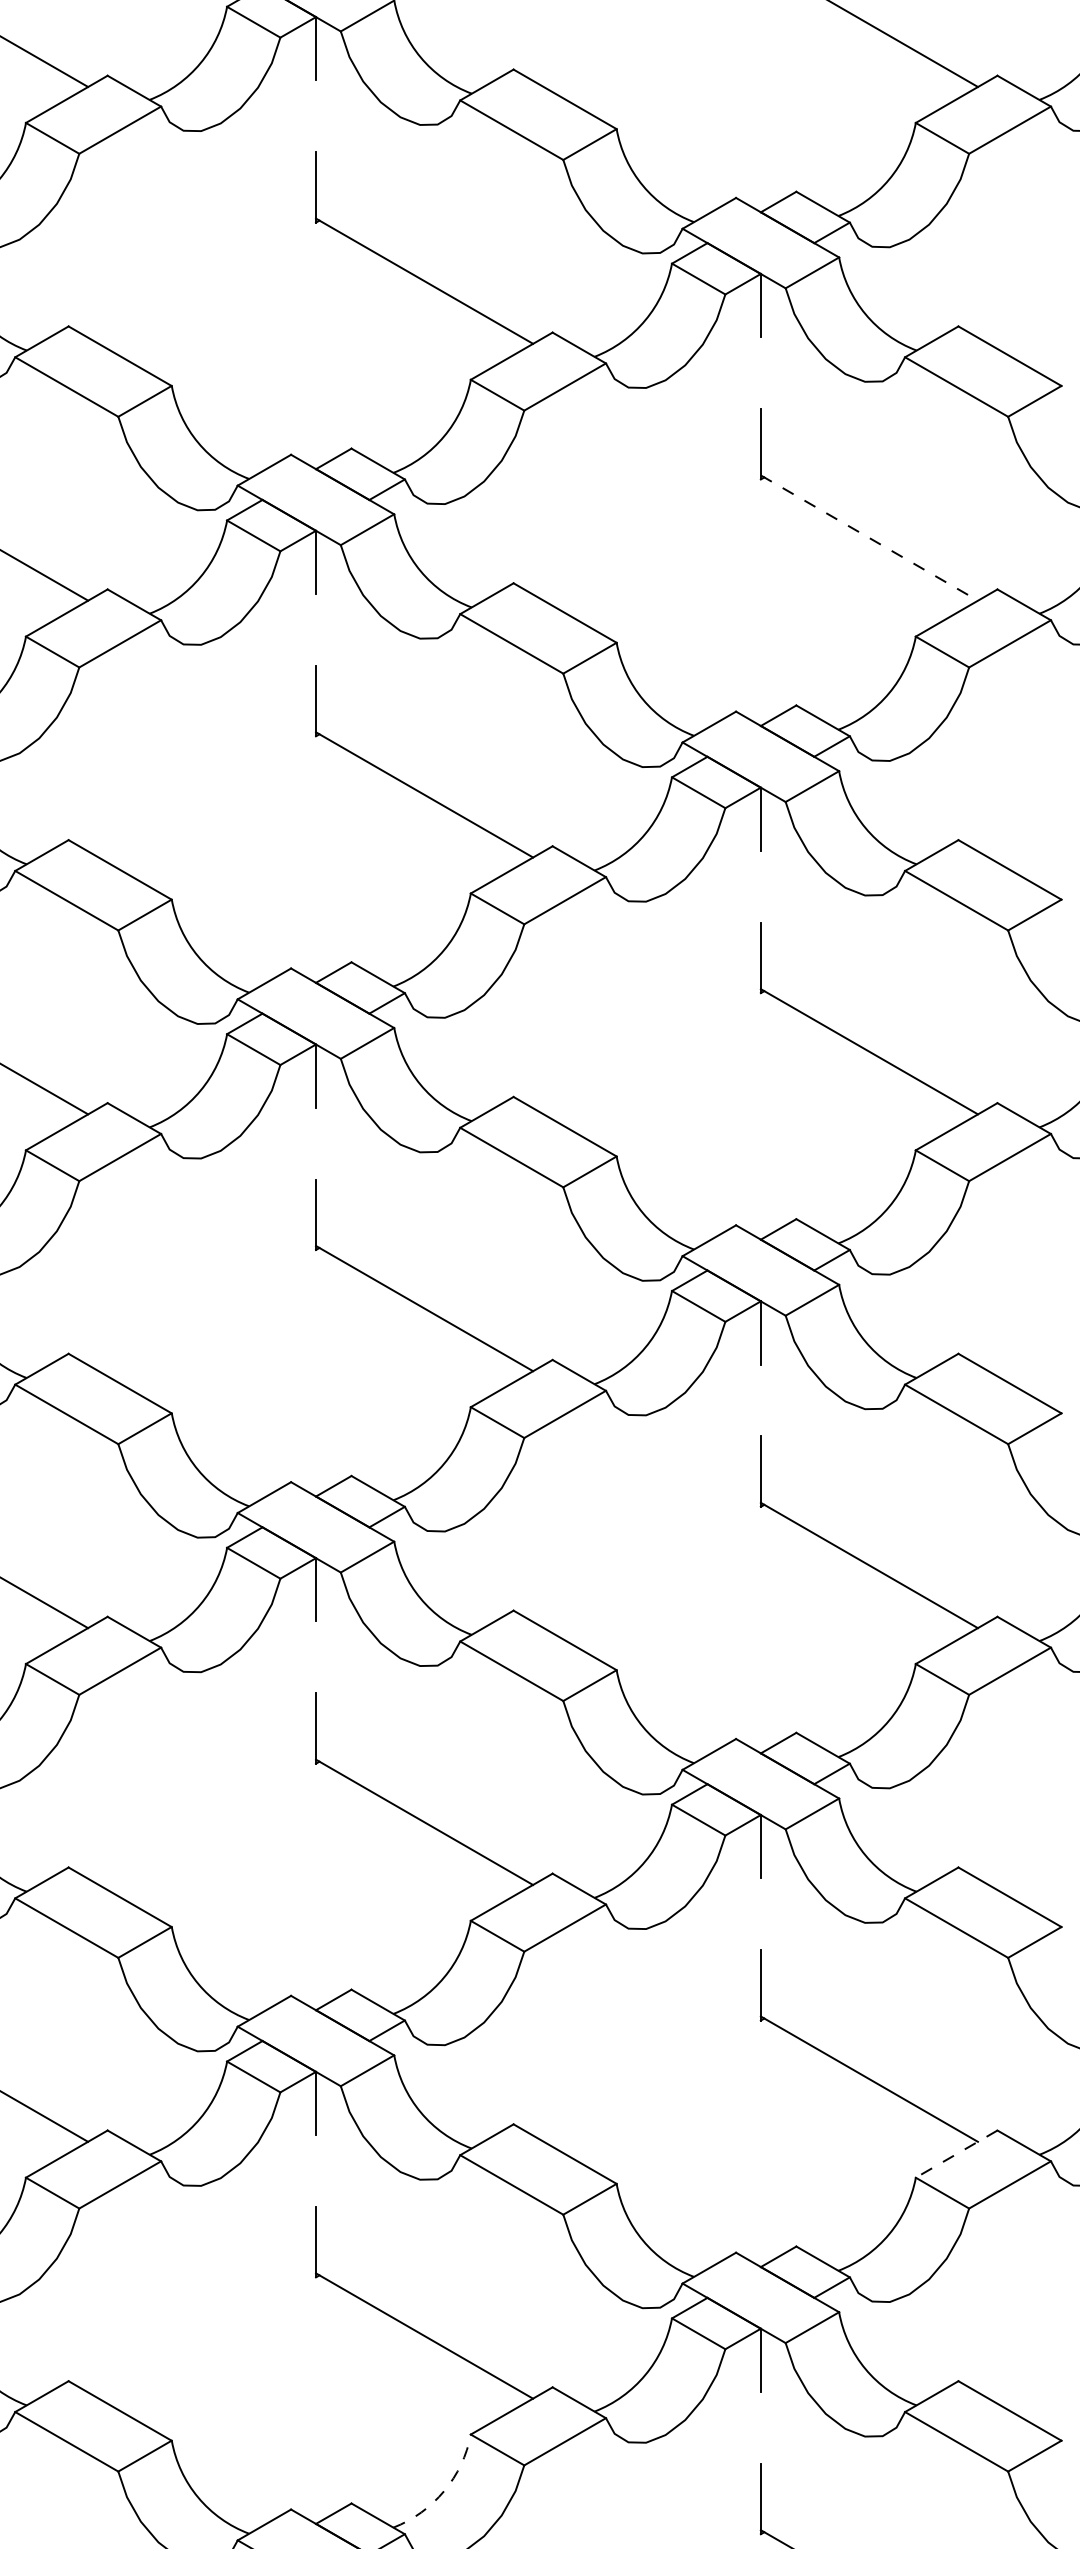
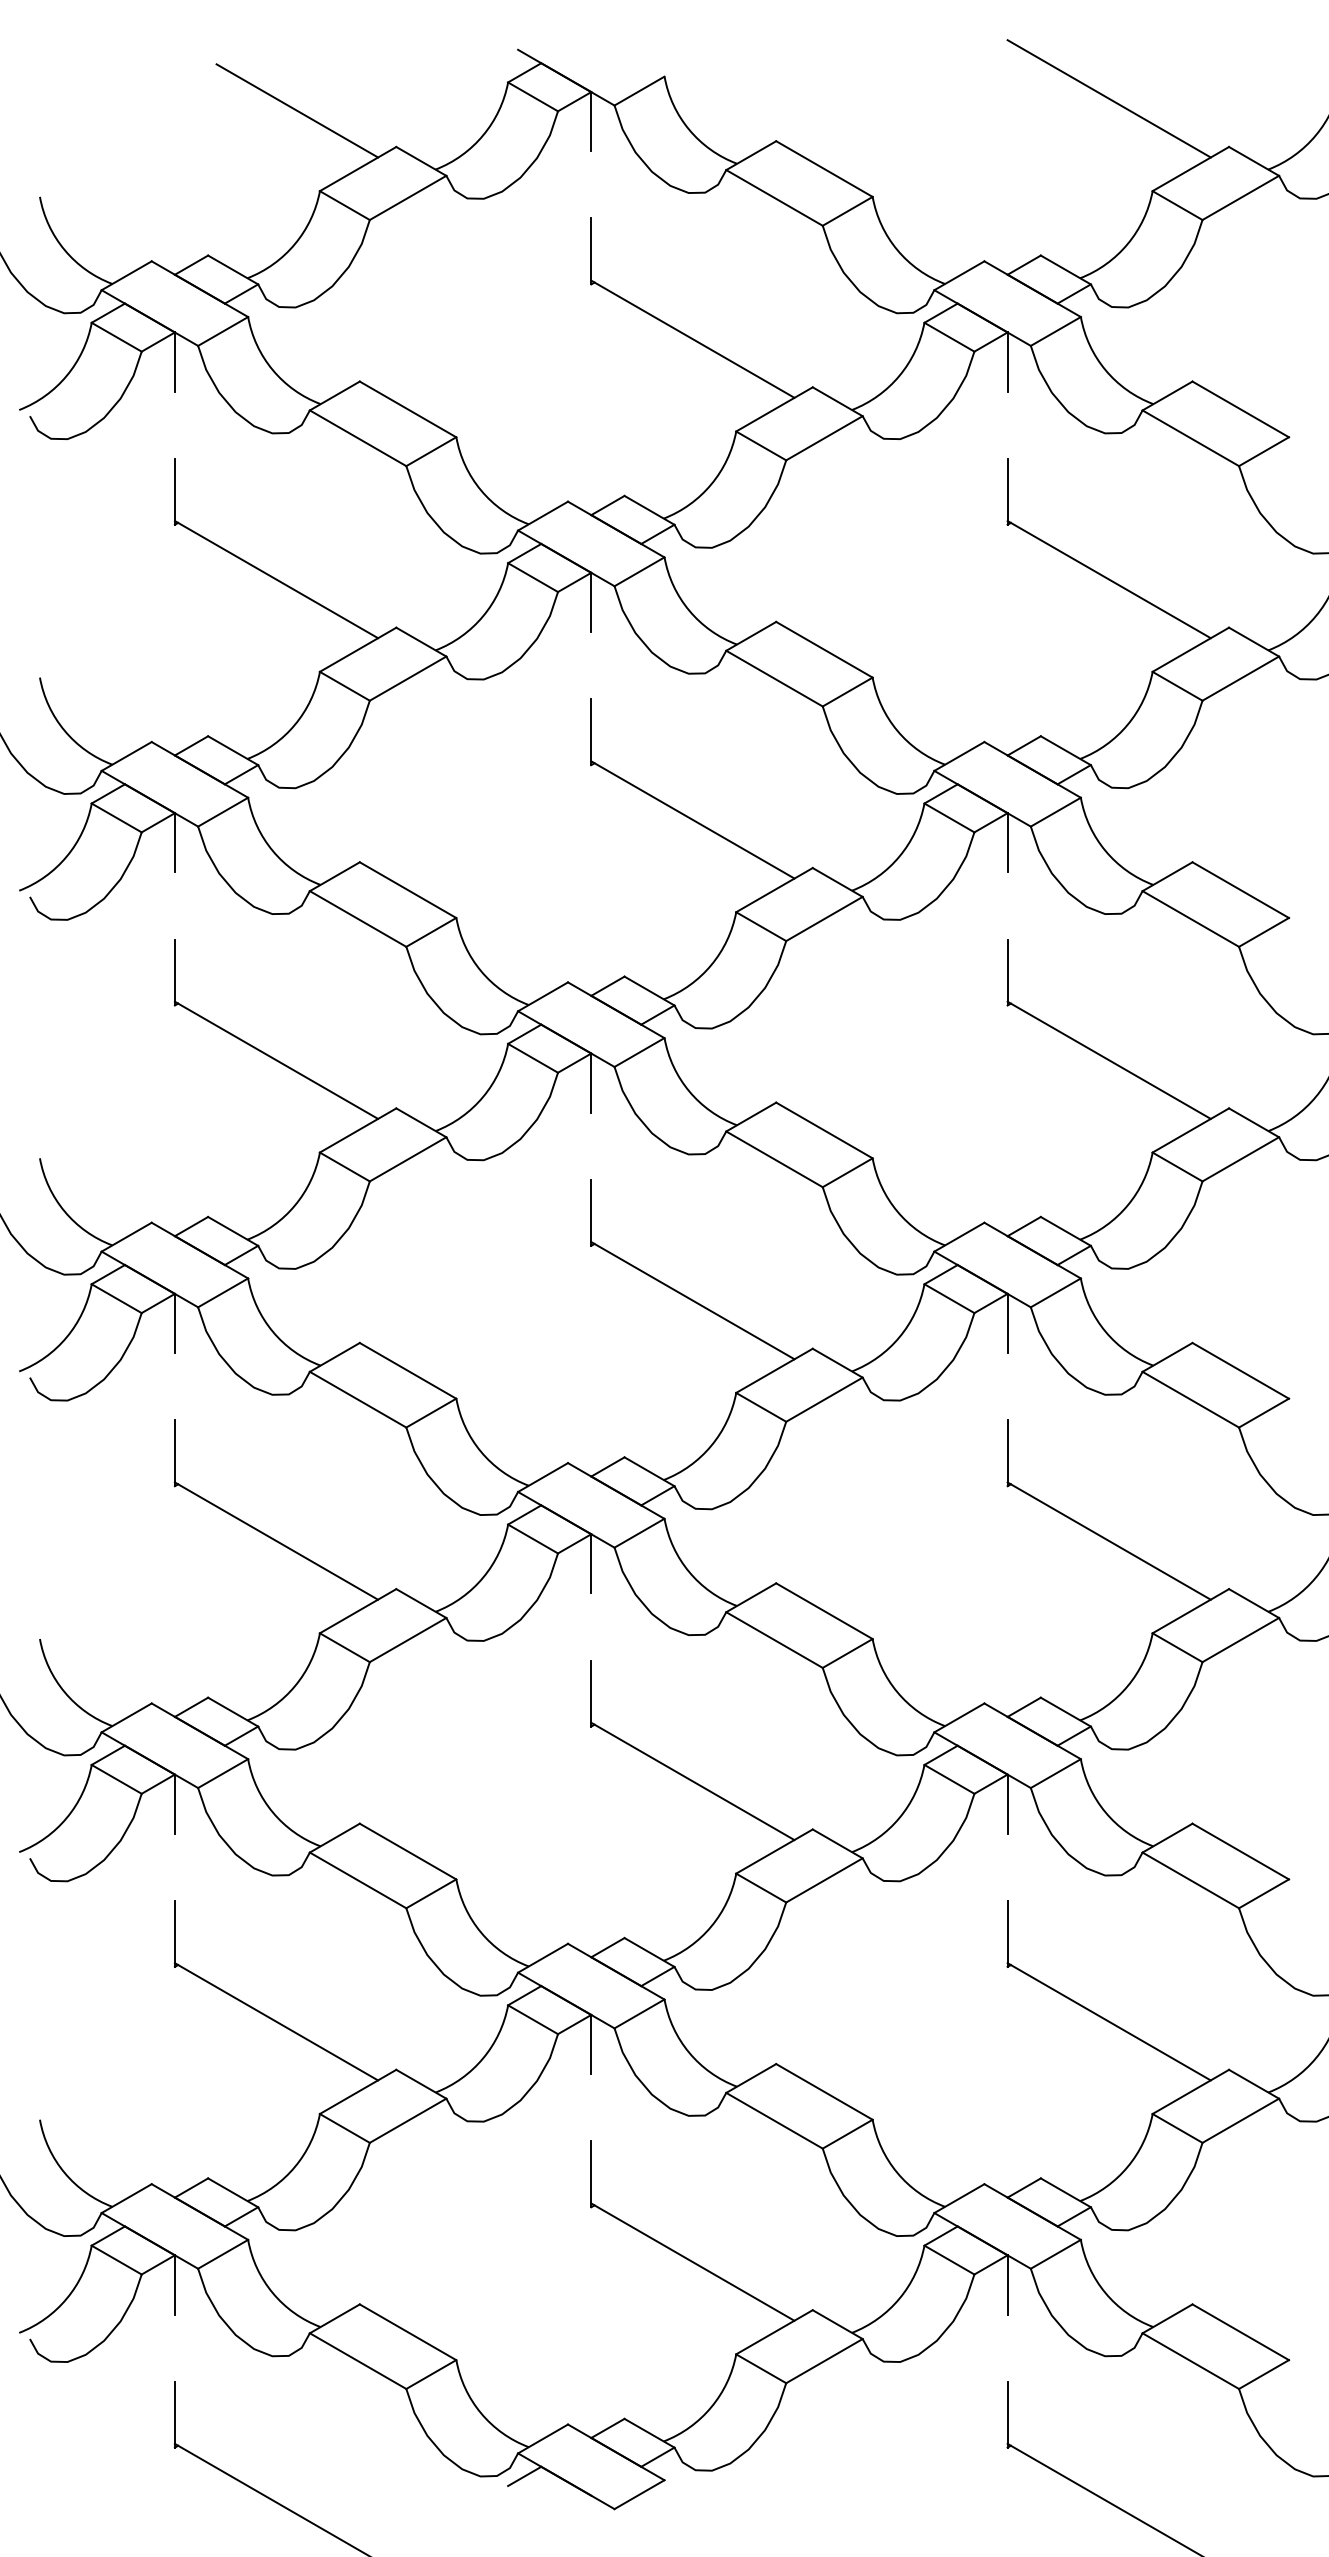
line: (869, 537) -> (1109, 579), dashed -> solid
line: (956, 2154) -> (1190, 2092), dashed -> solid
arc: (444, 2491) -> (711, 2407), dashed -> solid

